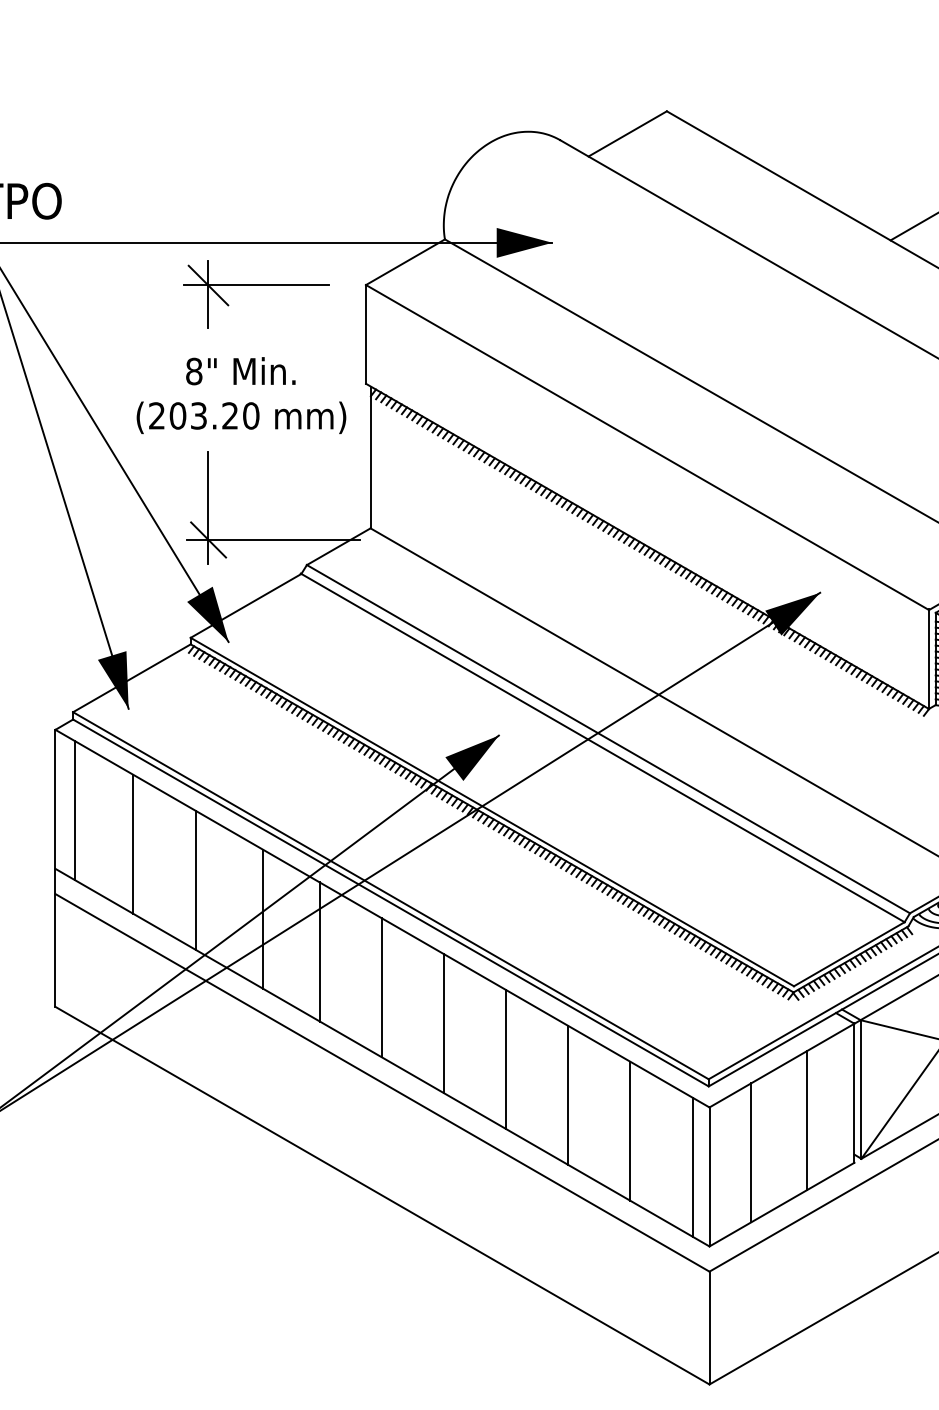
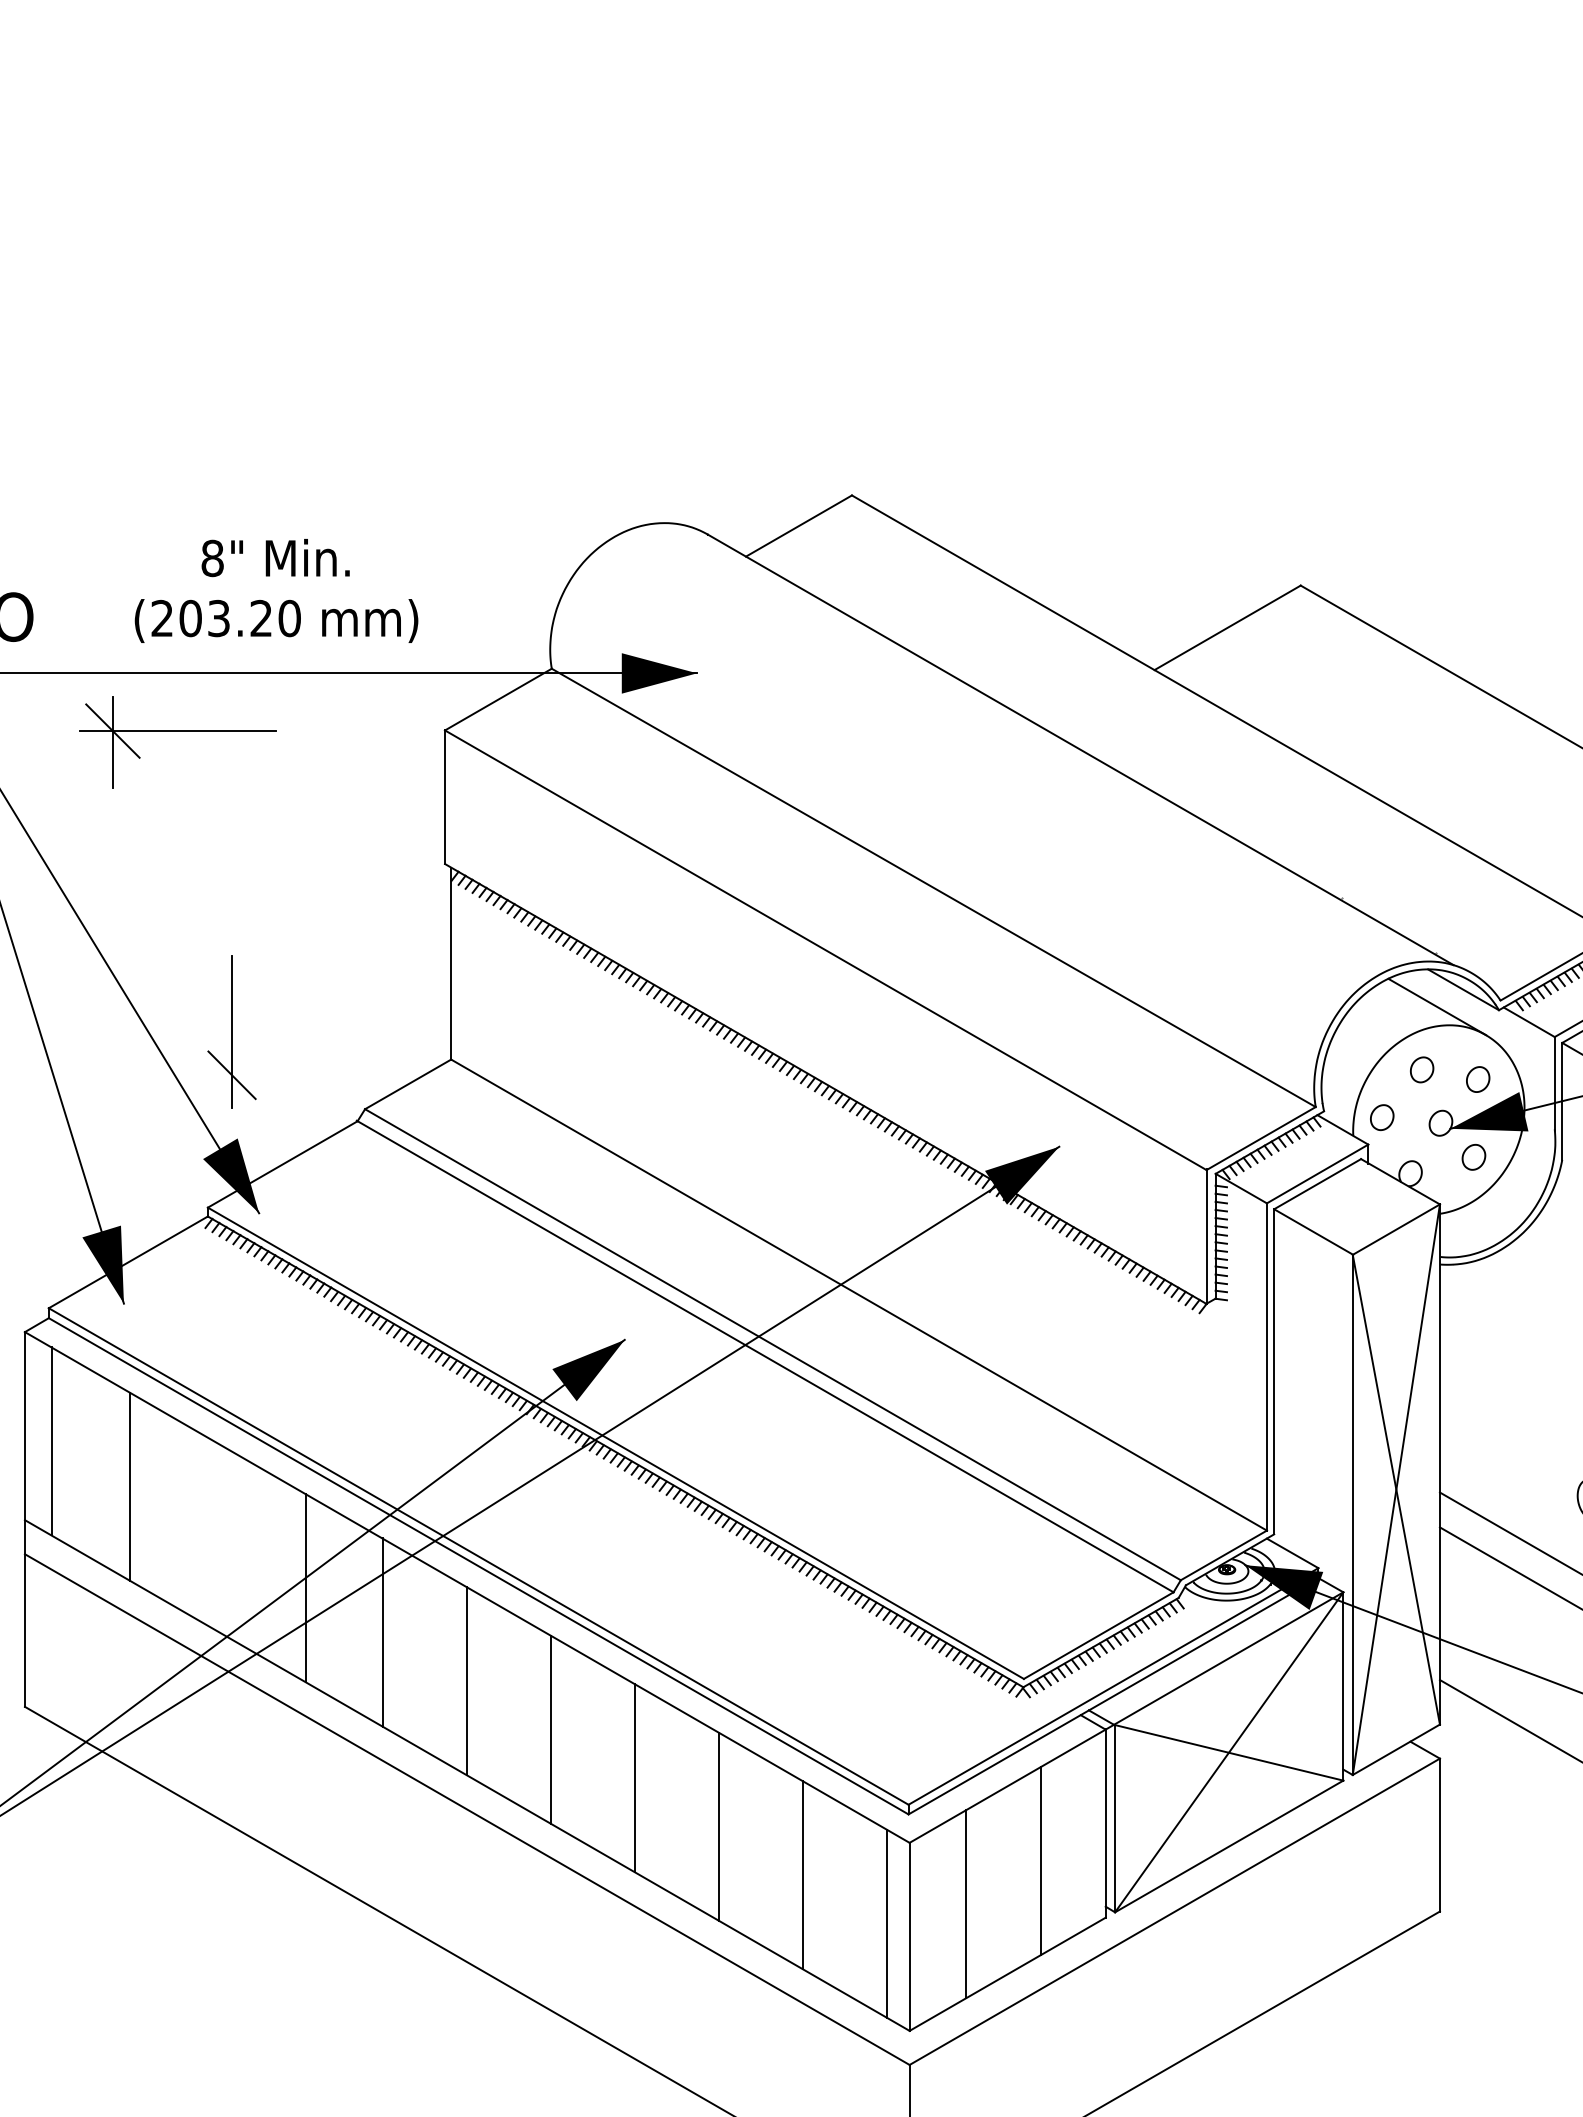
part: (256, 285) -> (177, 731), moved
text: (241, 395) -> (276, 590), moved
line: (273, 539) -> (319, 1074), removed
line: (195, 880) -> (214, 1535), removed

